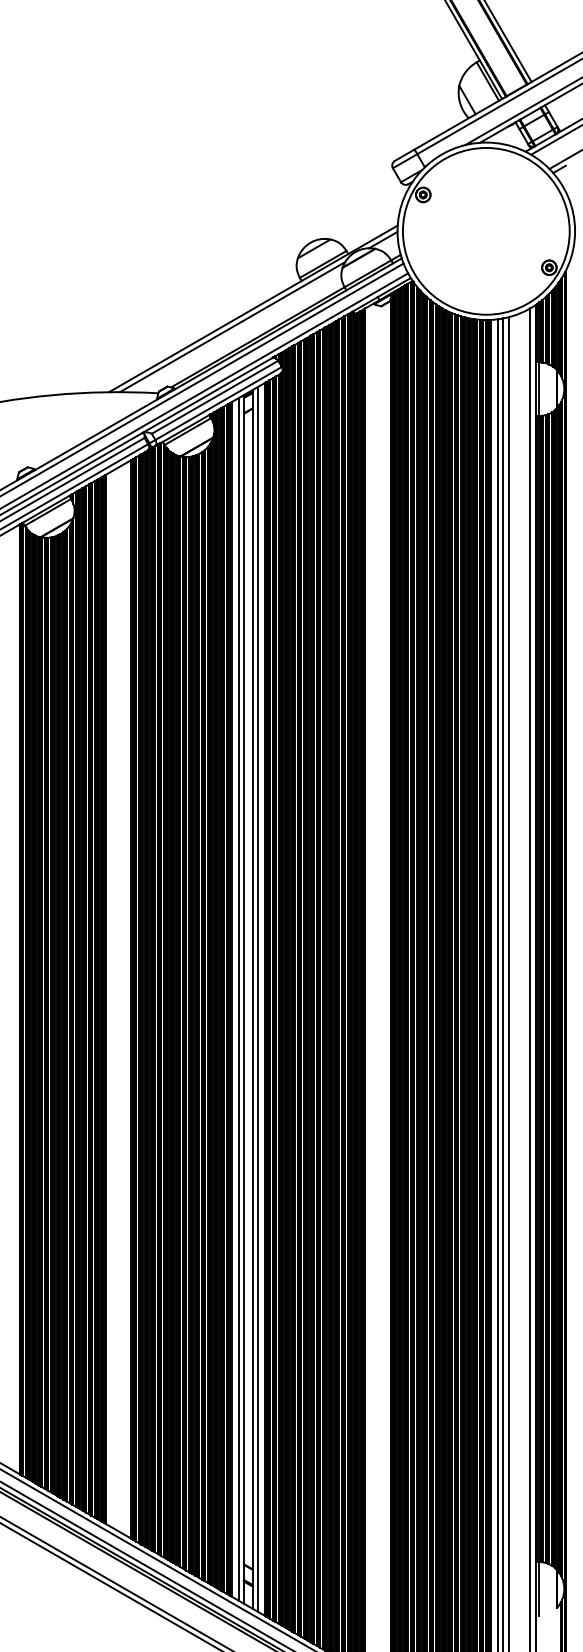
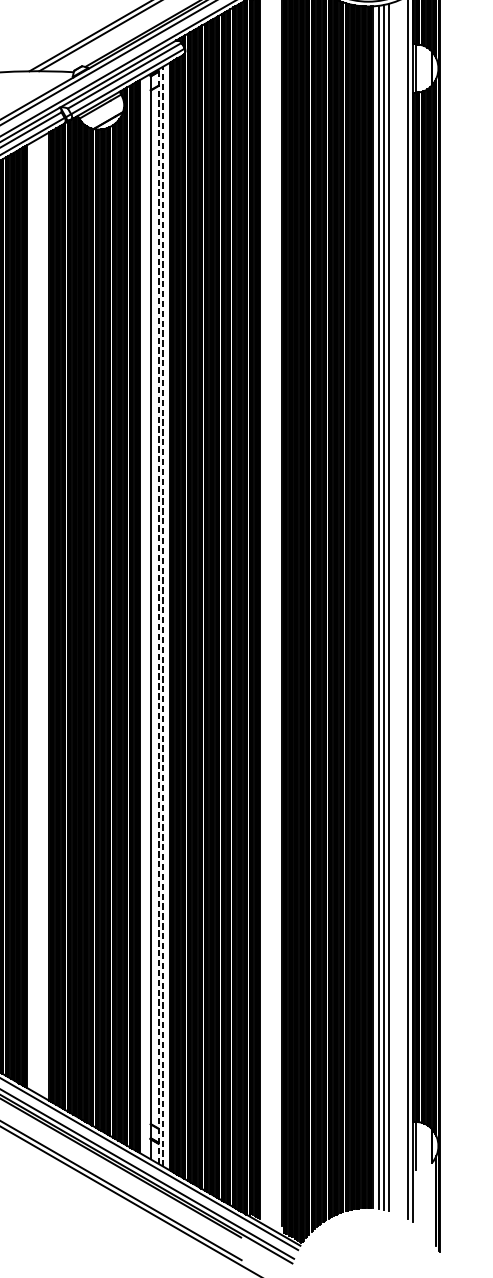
line: (252, 998) -> (158, 615), solid -> dashed
line: (258, 998) -> (163, 615), solid -> dashed
line: (238, 999) -> (145, 616), removed

